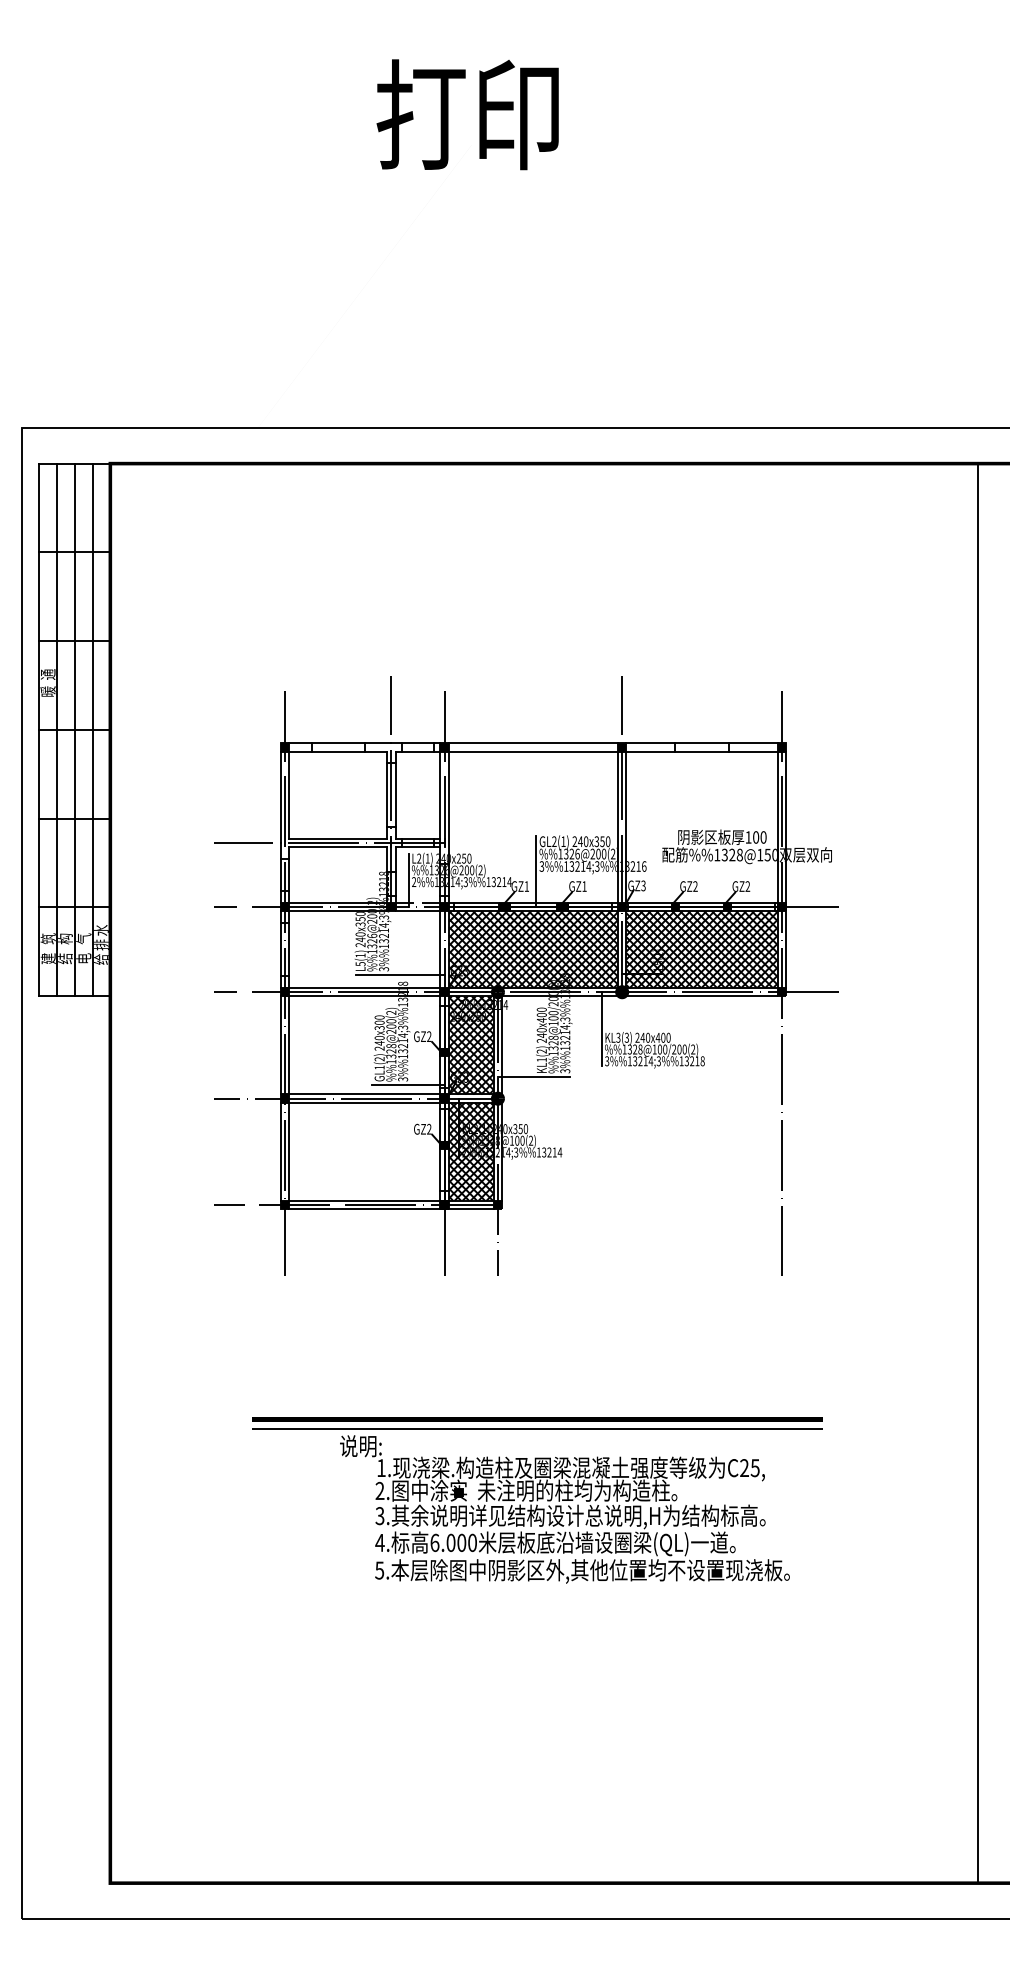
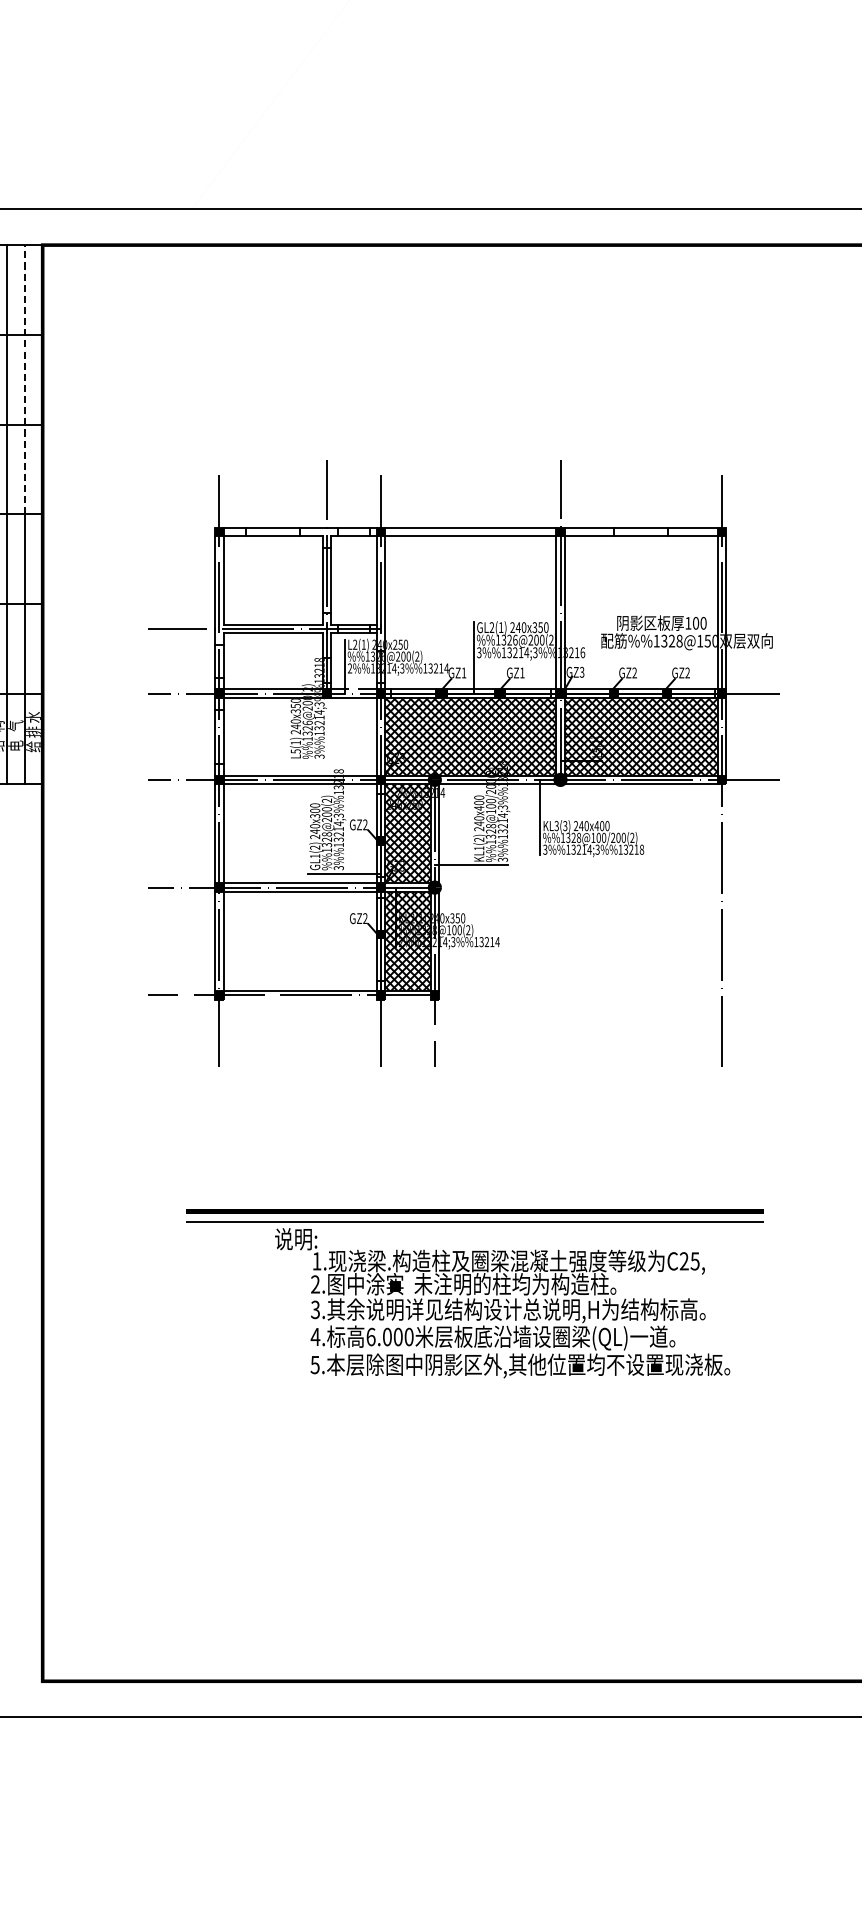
line: (92, 596) -> (24, 379), solid -> dashed
line: (399, 974) -> (335, 761), removed
line: (391, 1209) -> (327, 999), removed

